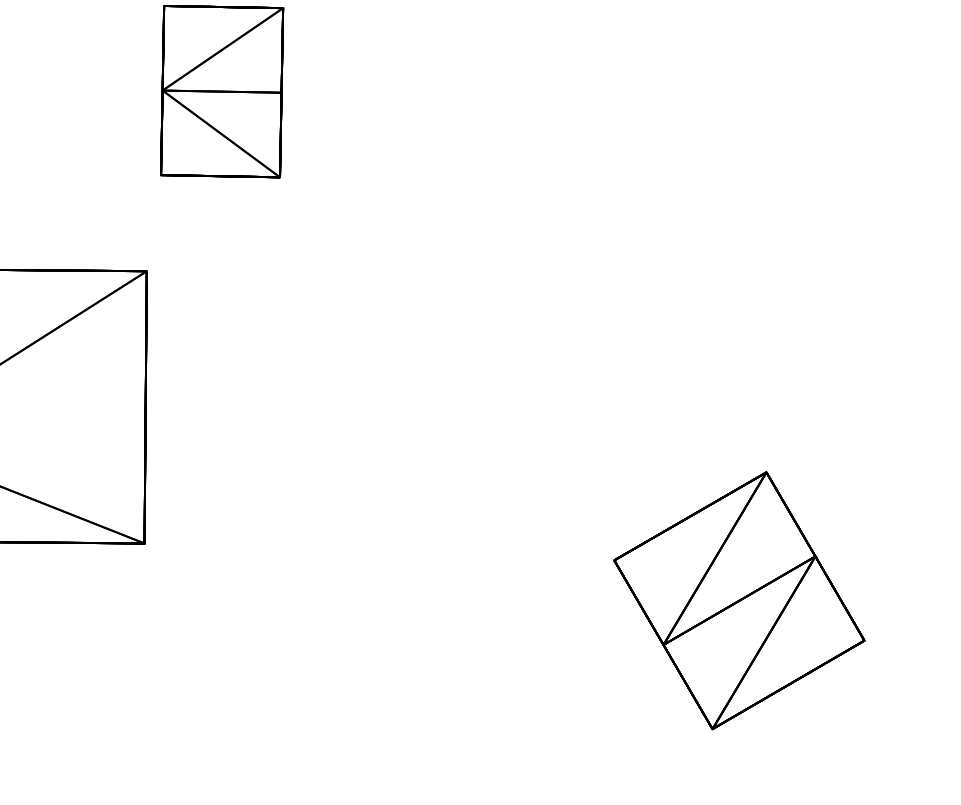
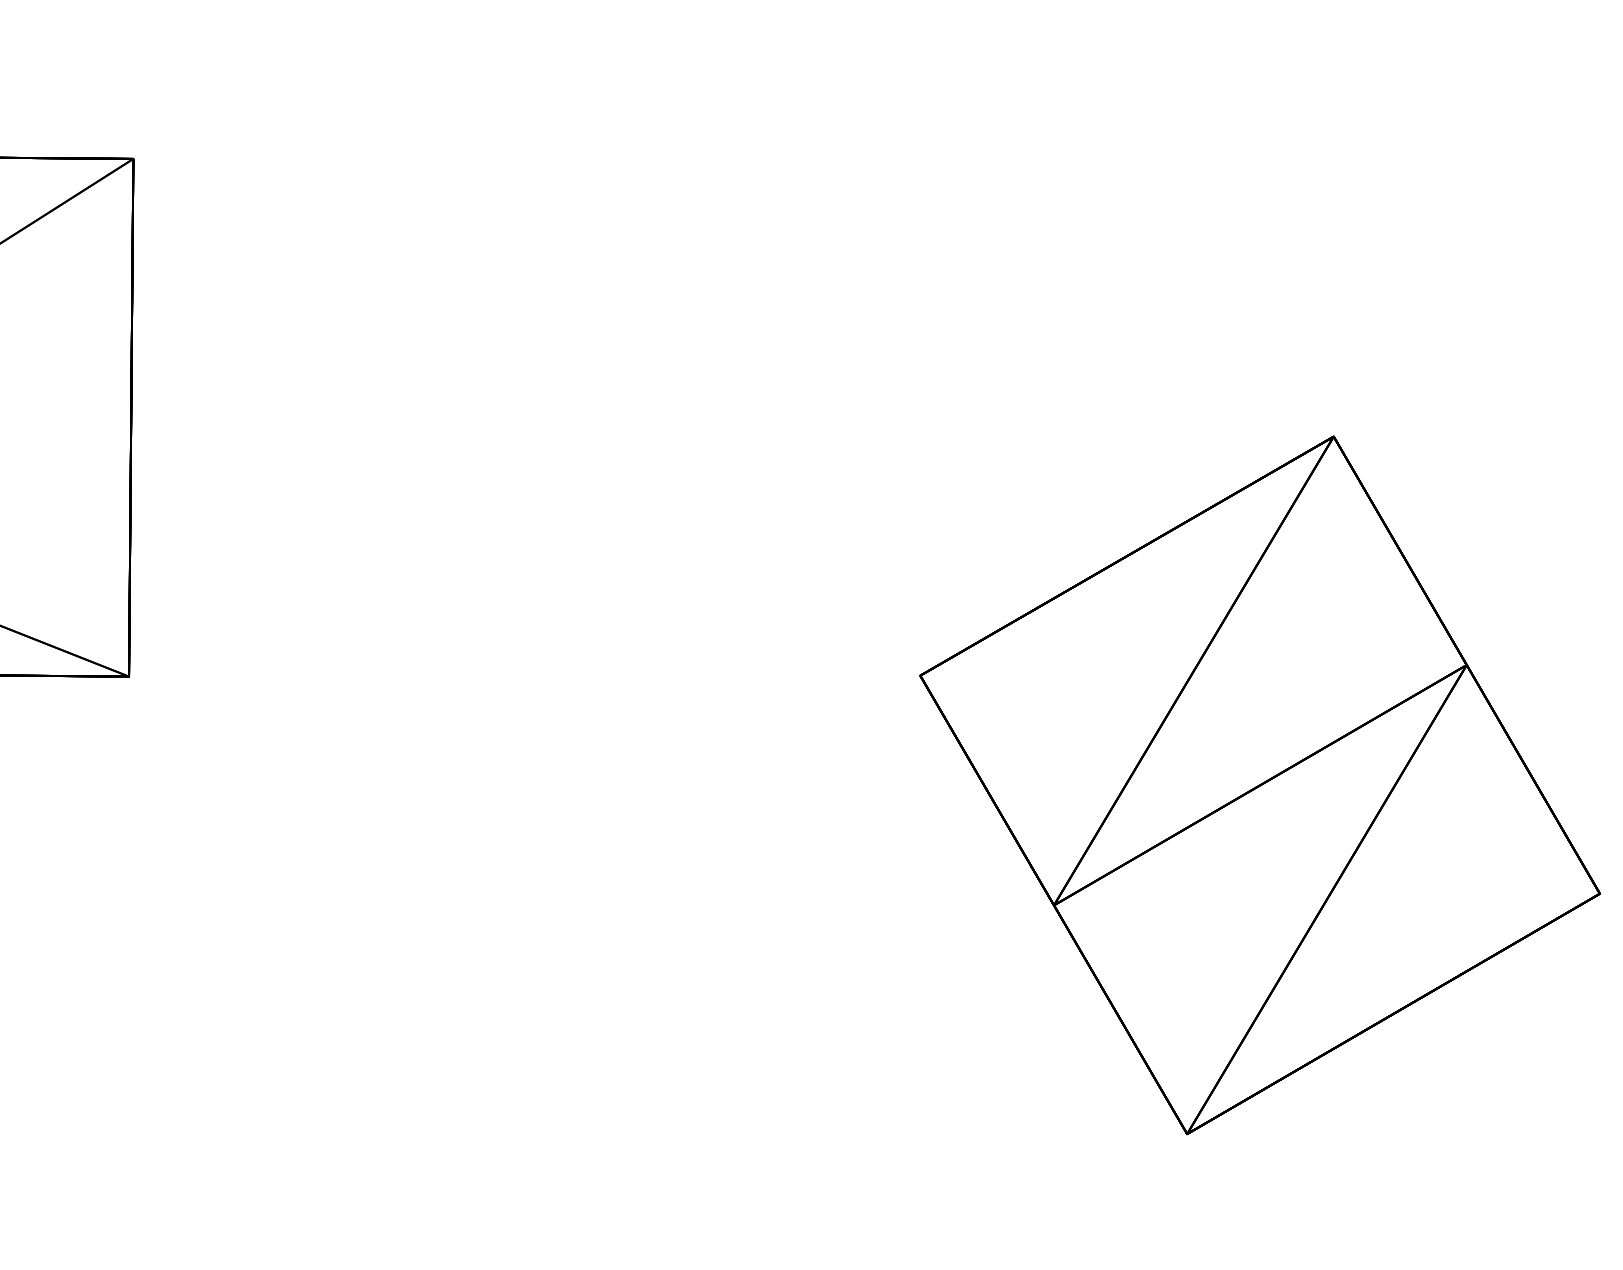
part: (739, 600) -> (1260, 785), size x1.43

